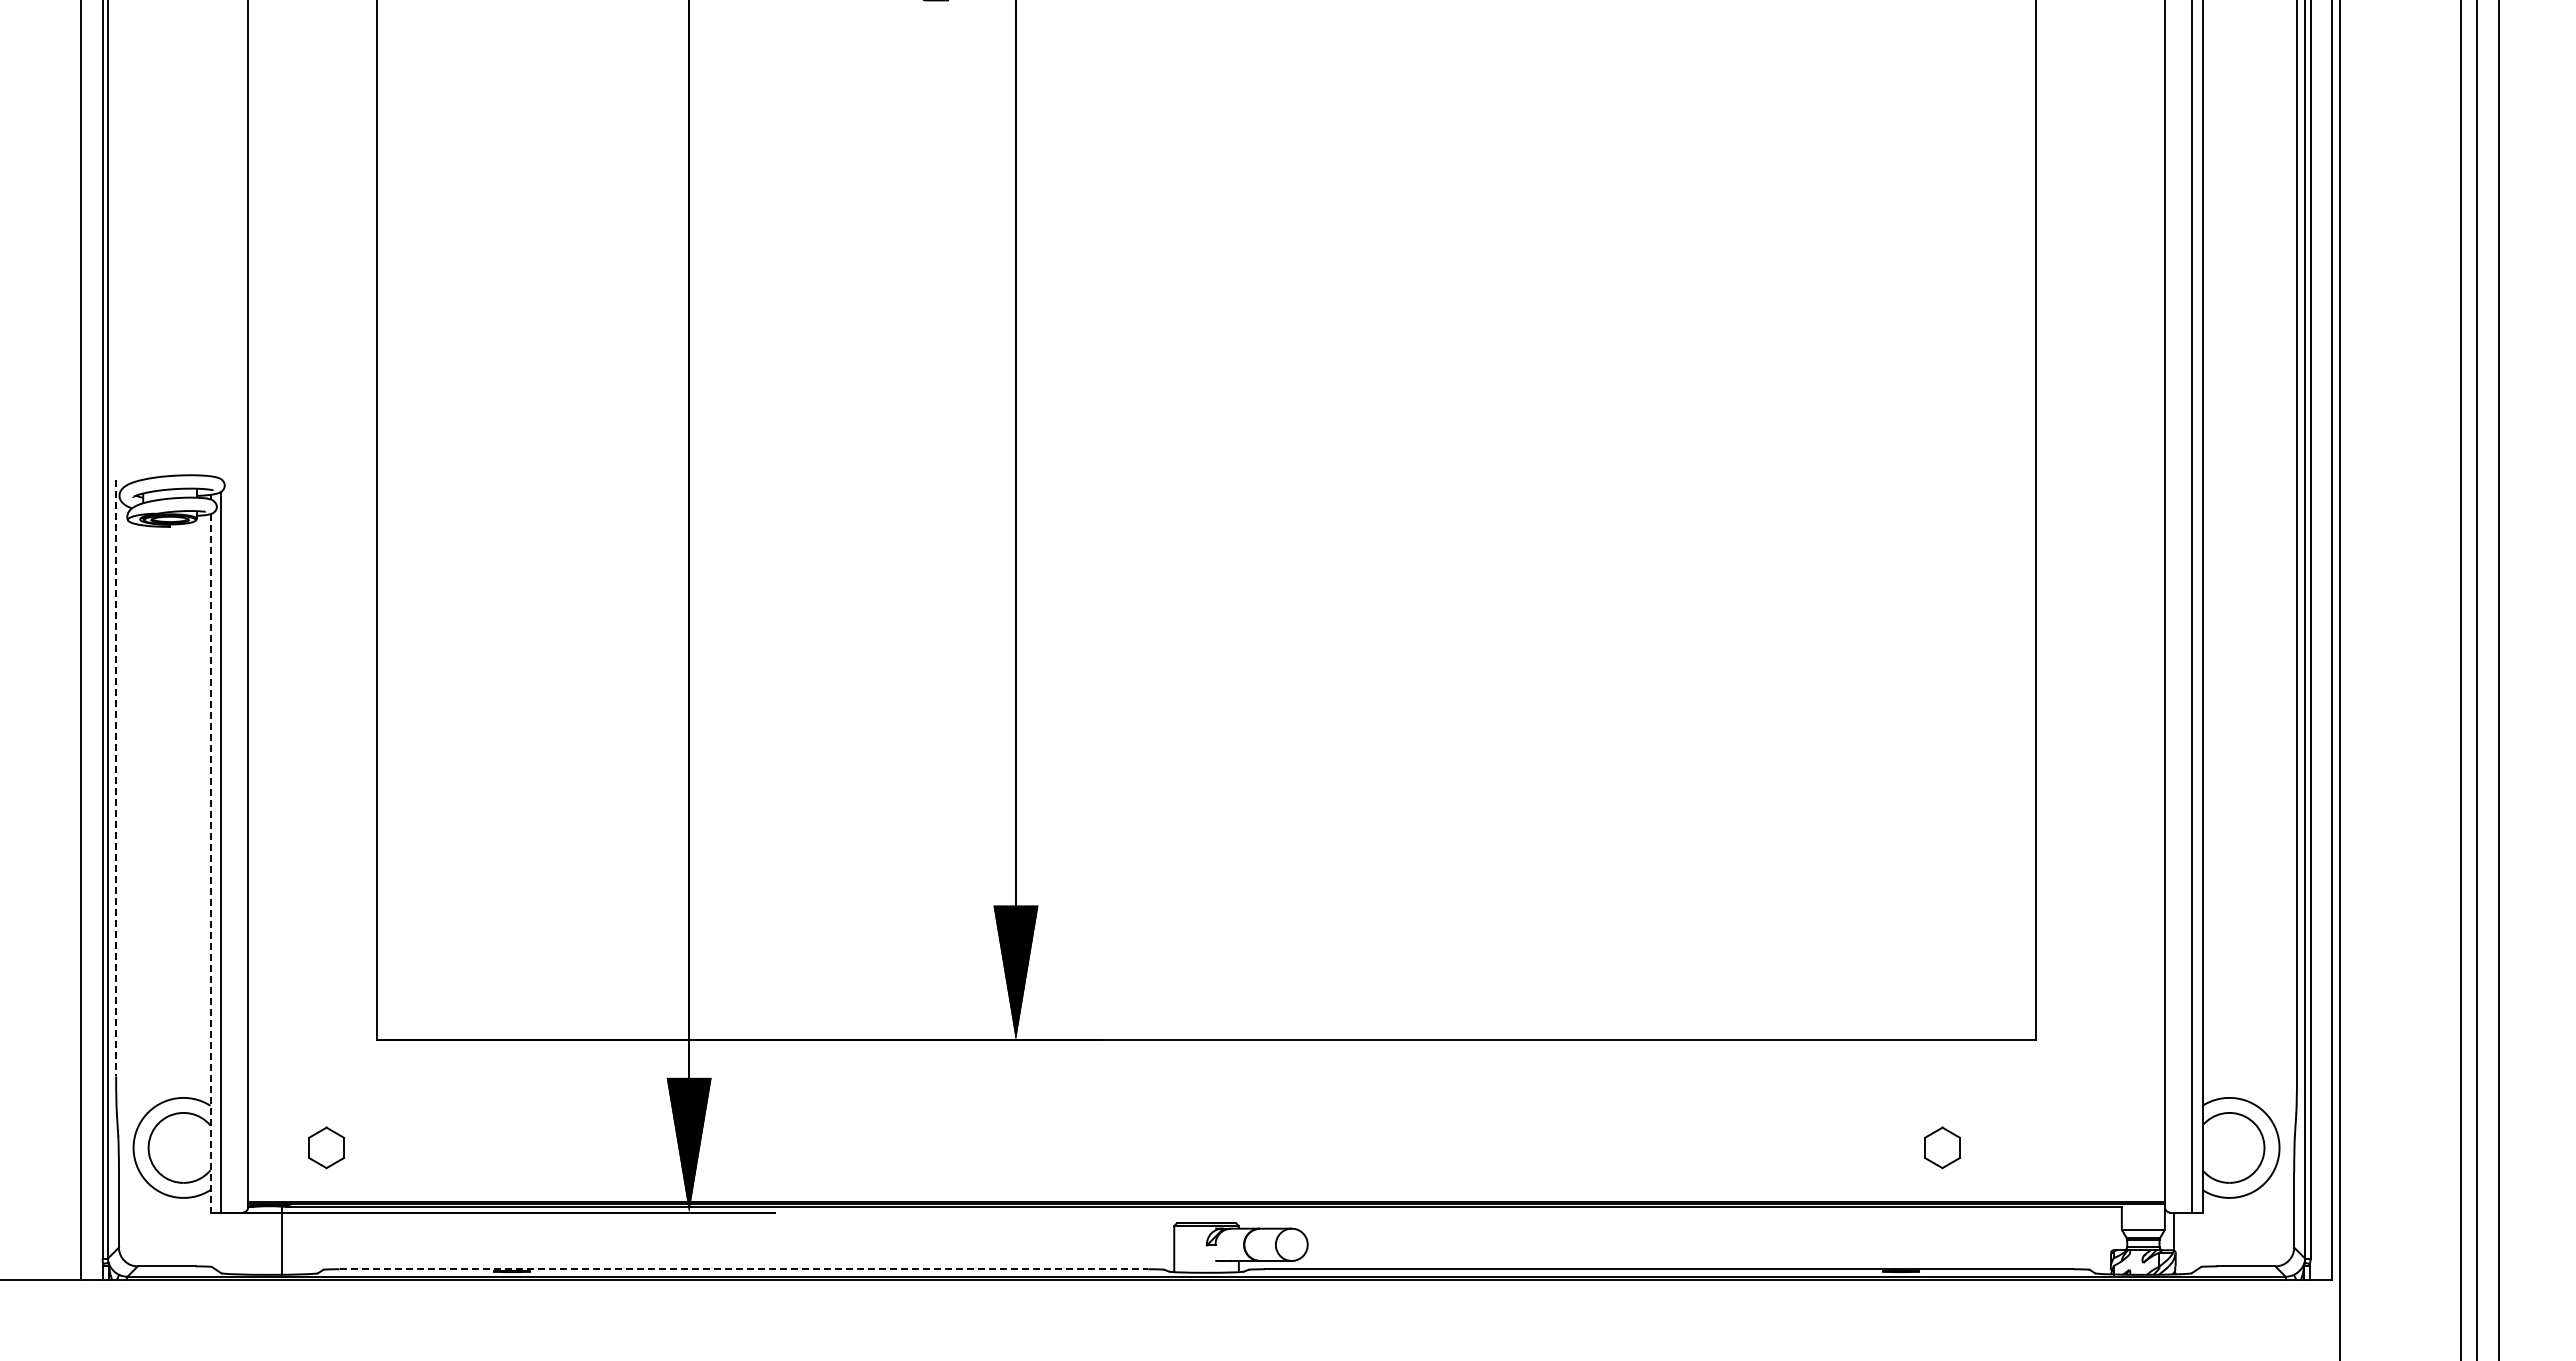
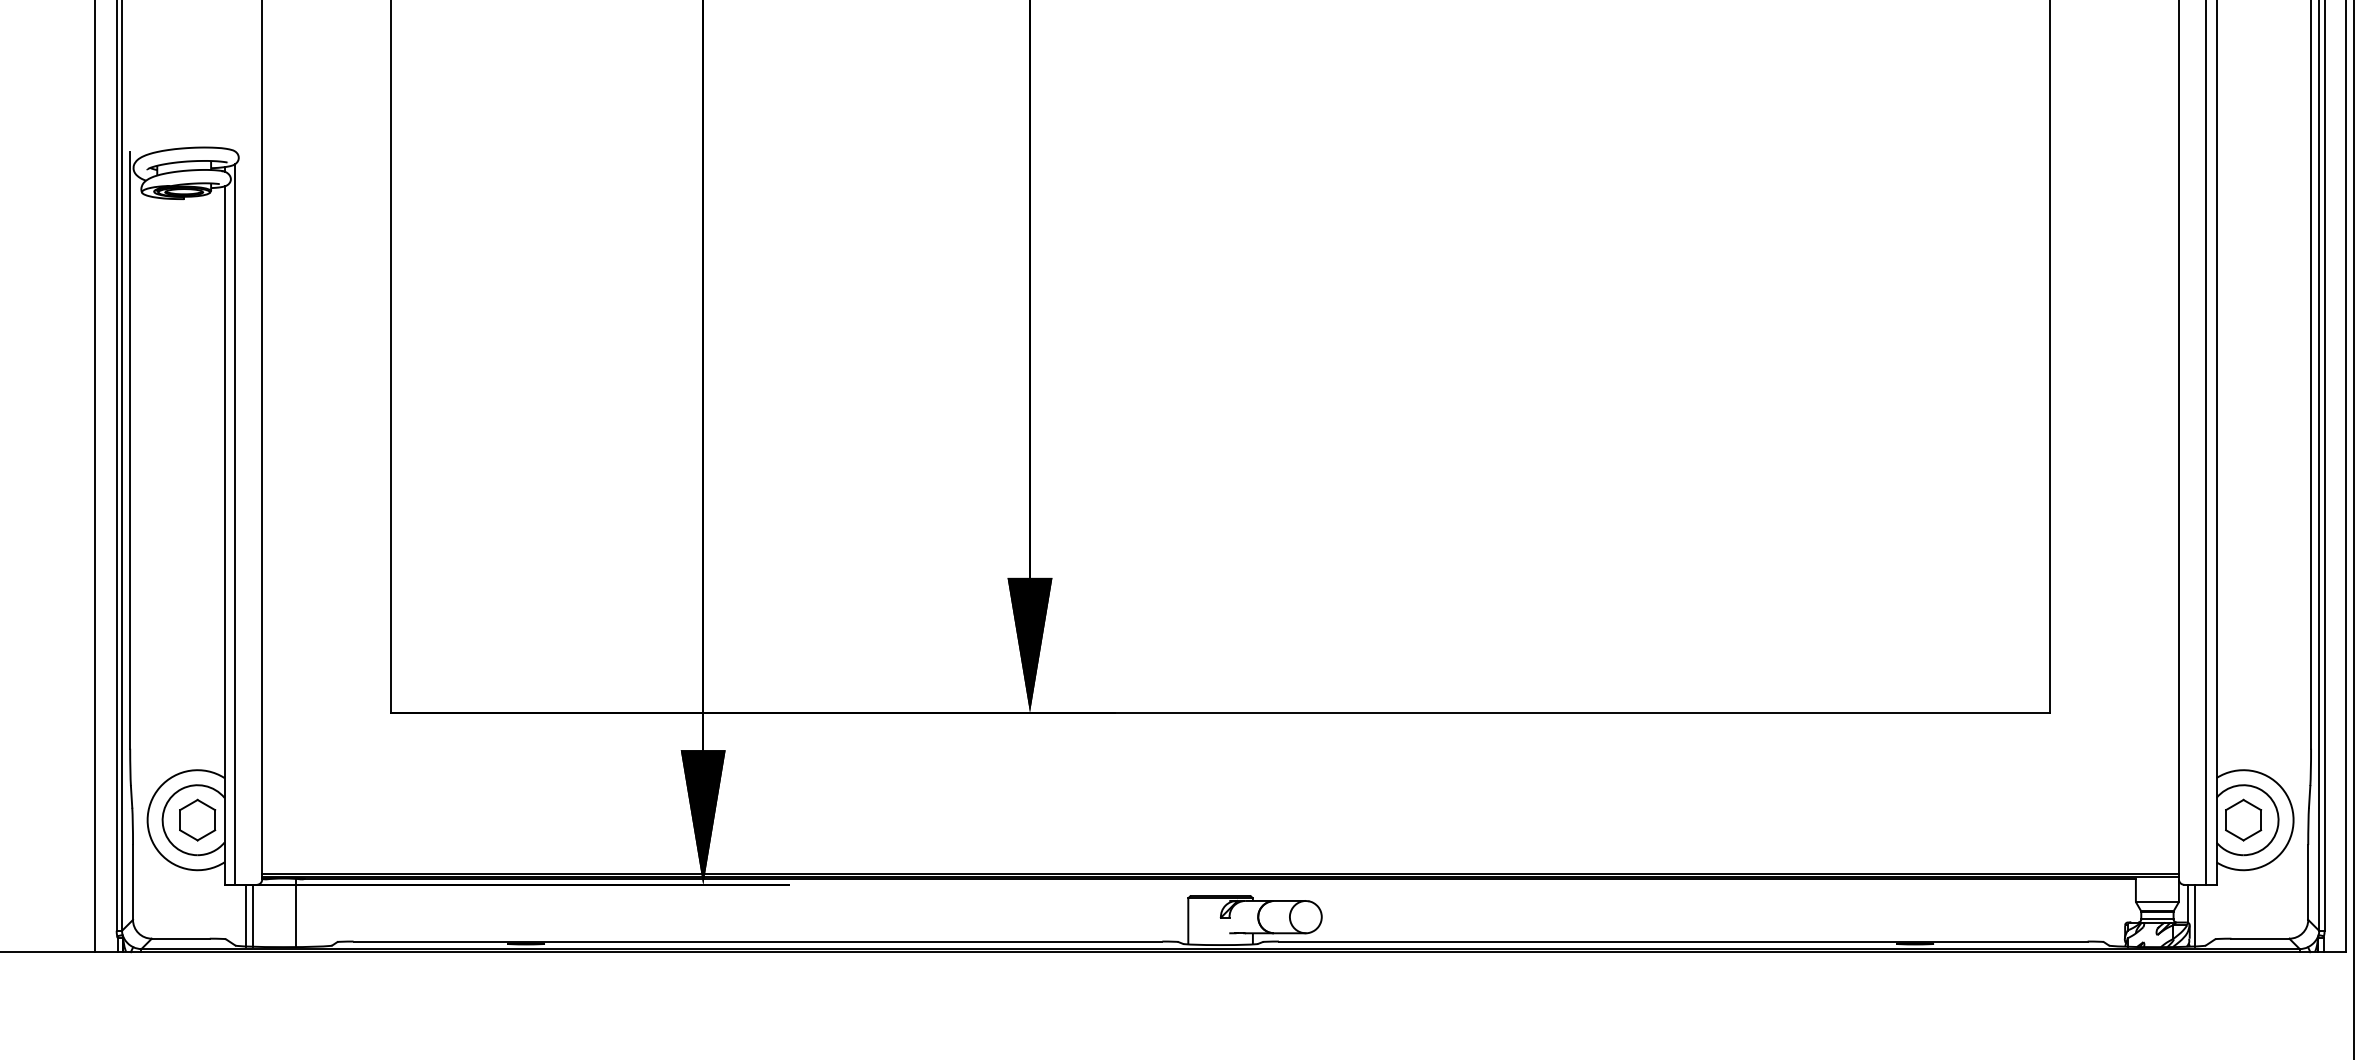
line: (116, 778) -> (130, 450), dashed -> solid
line: (210, 863) -> (224, 535), dashed -> solid
part: (326, 1147) -> (197, 819), moved
part: (1942, 1147) -> (2243, 819), moved
line: (232, 1243) -> (246, 915), added
line: (239, 1243) -> (253, 915), added
line: (2181, 1243) -> (2195, 915), added
line: (744, 1269) -> (758, 941), dashed -> solid

